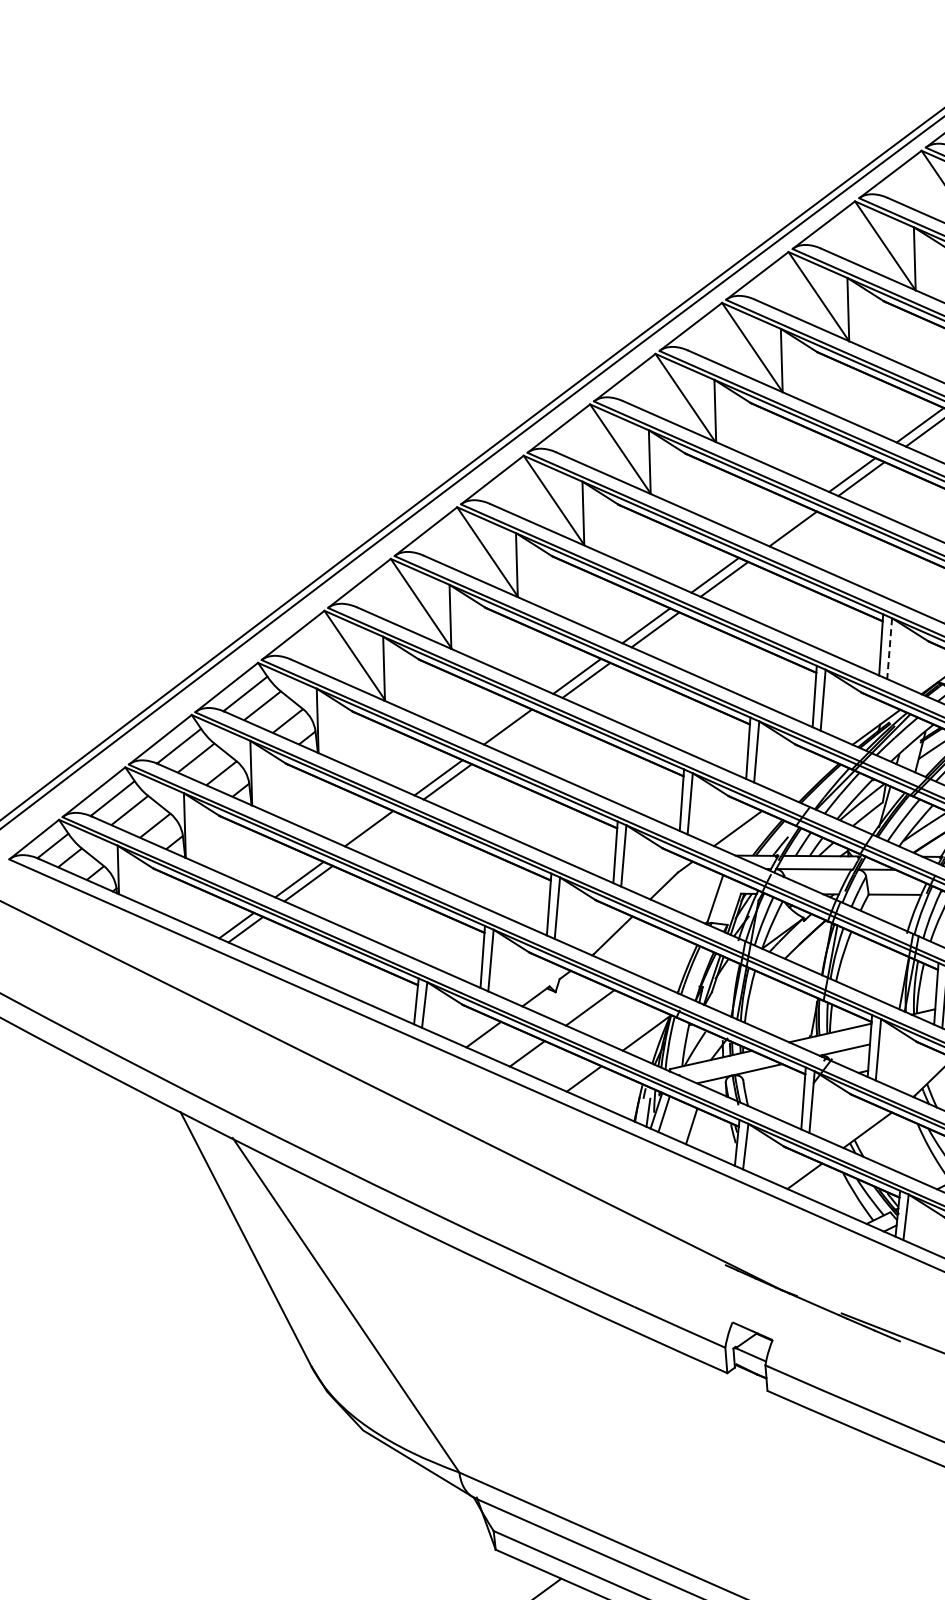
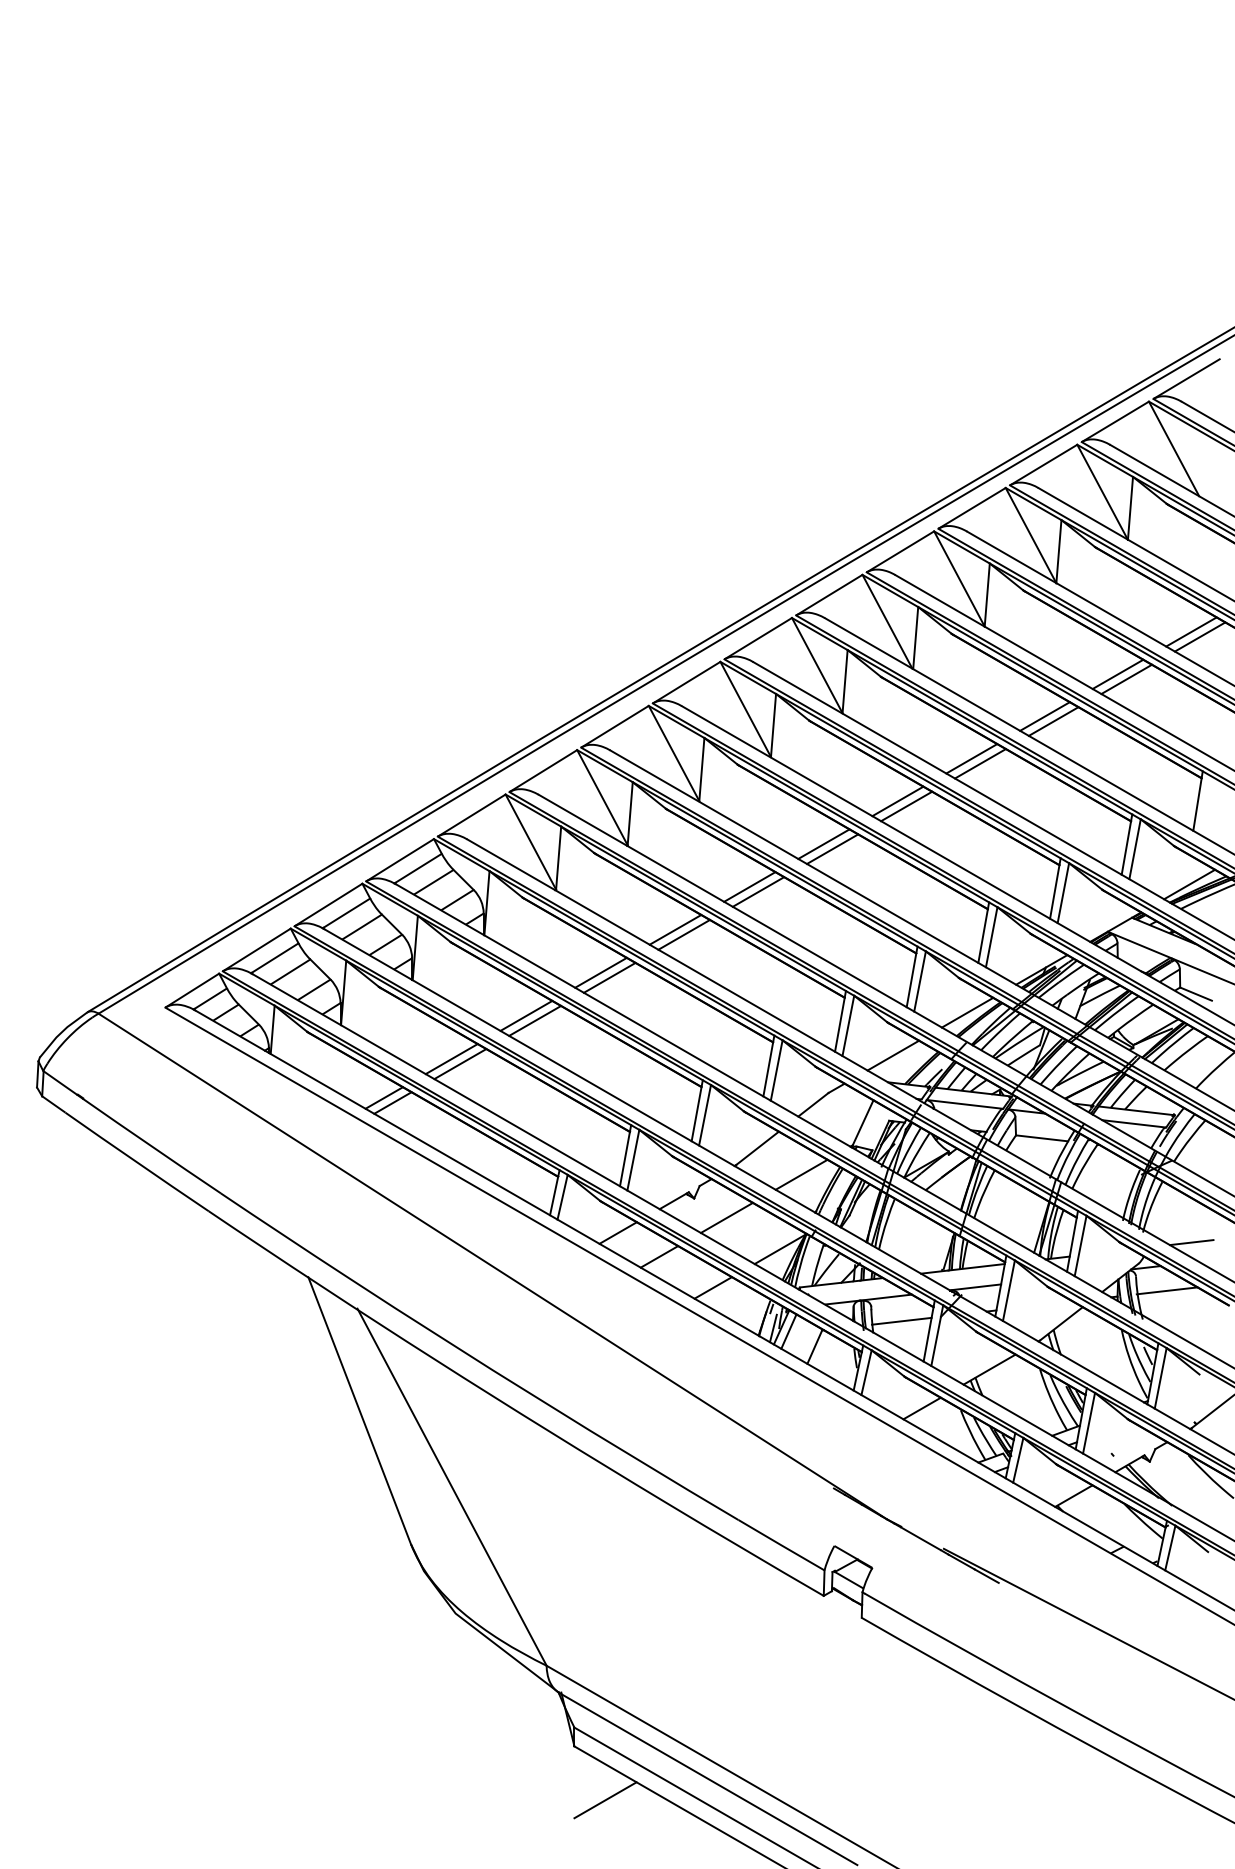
line: (783, 524) -> (971, 758), added
line: (889, 648) -> (1063, 893), dashed -> solid
line: (516, 730) -> (683, 934), added
line: (807, 777) -> (967, 1012), added
line: (378, 832) -> (535, 1020), added
line: (659, 956) -> (801, 1174), added
line: (774, 1090) -> (901, 1320), added

